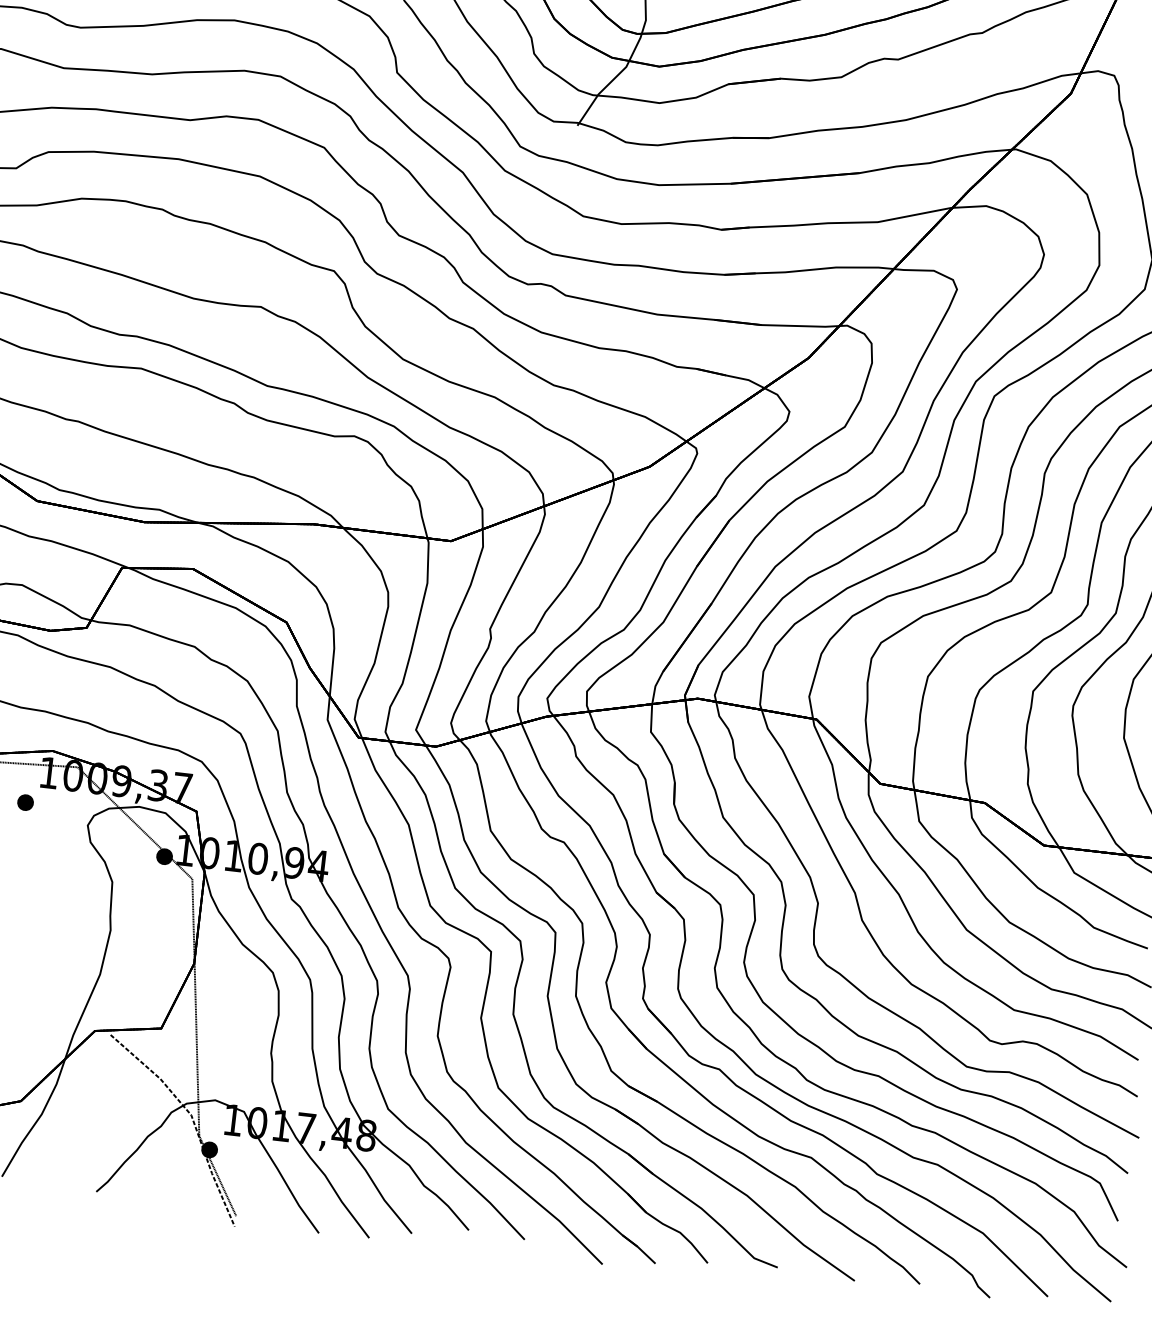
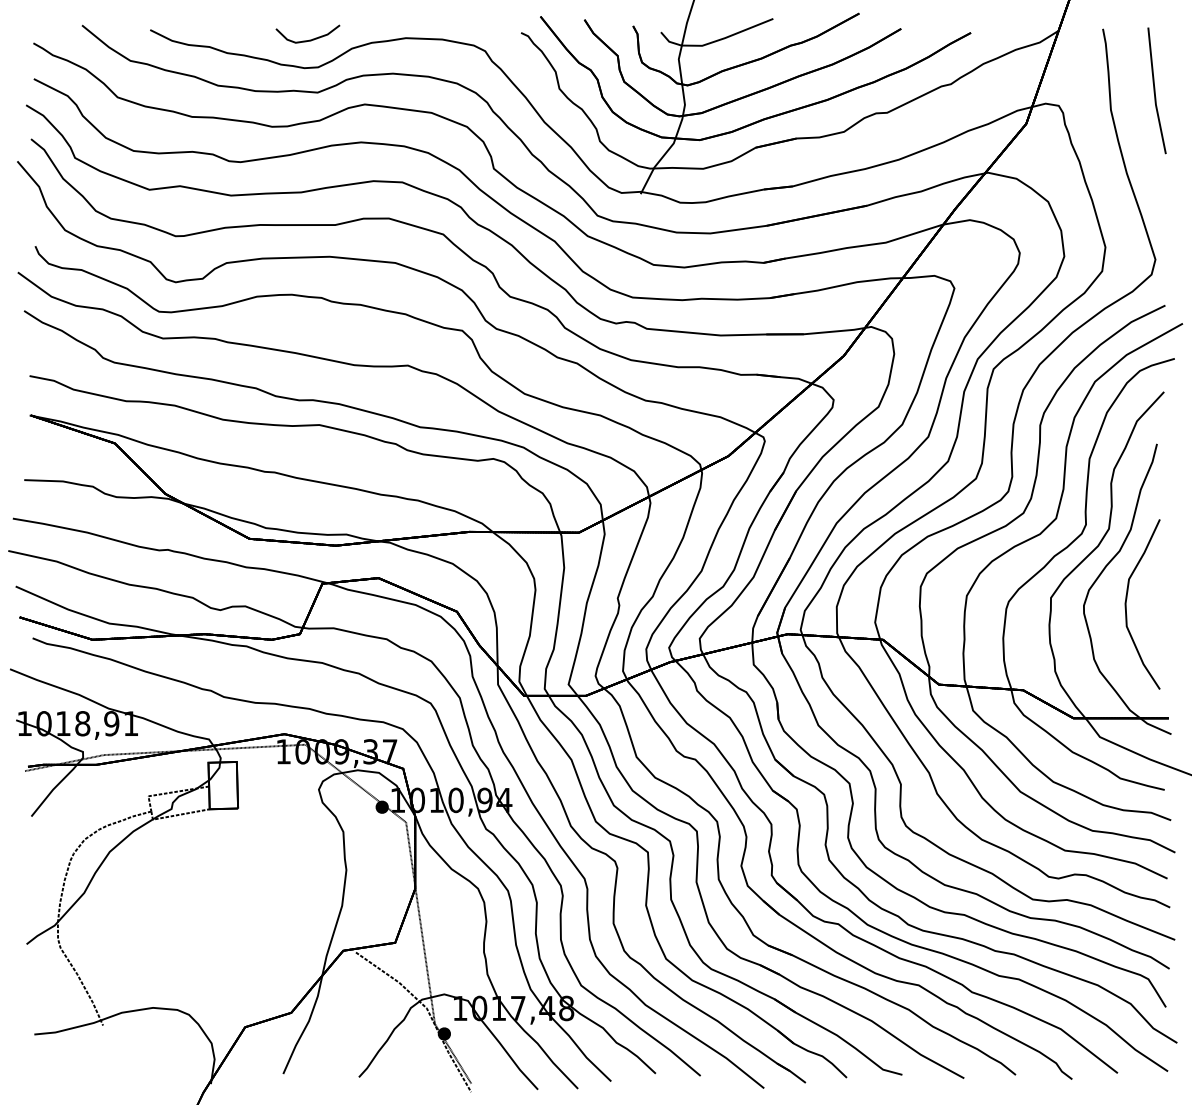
part: (25, 801) -> (267, 776), removed

